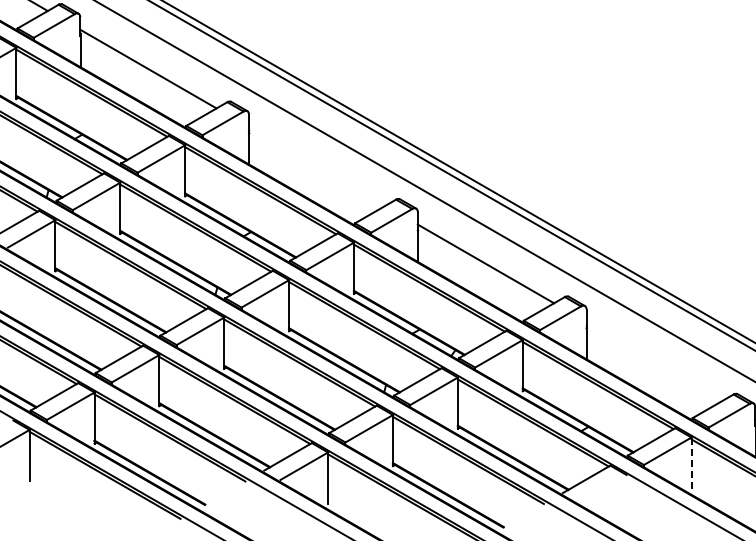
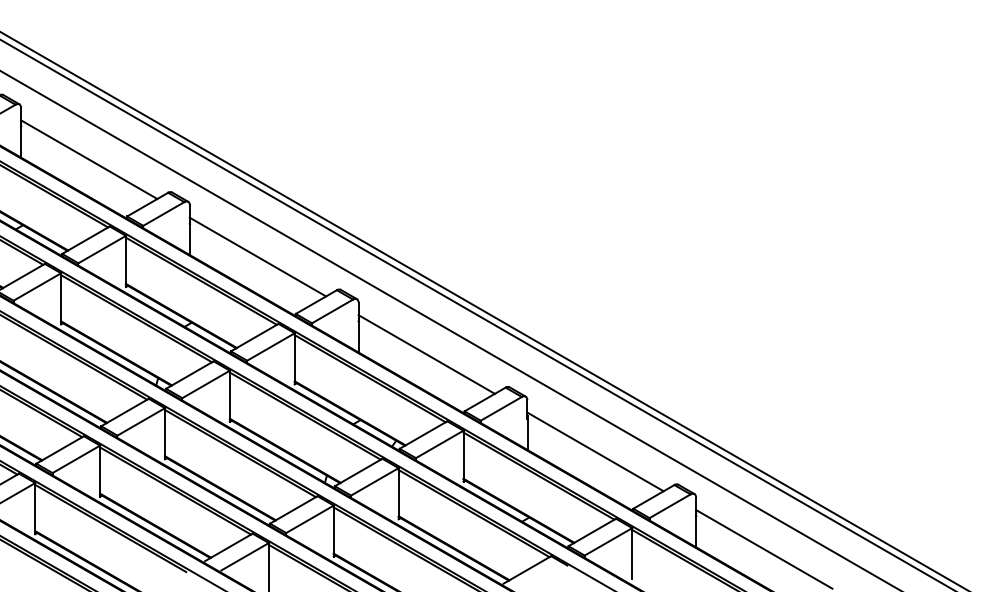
line: (316, 165) -> (257, 256), added
line: (654, 360) -> (595, 451), added
line: (691, 462) -> (632, 553), dashed -> solid

